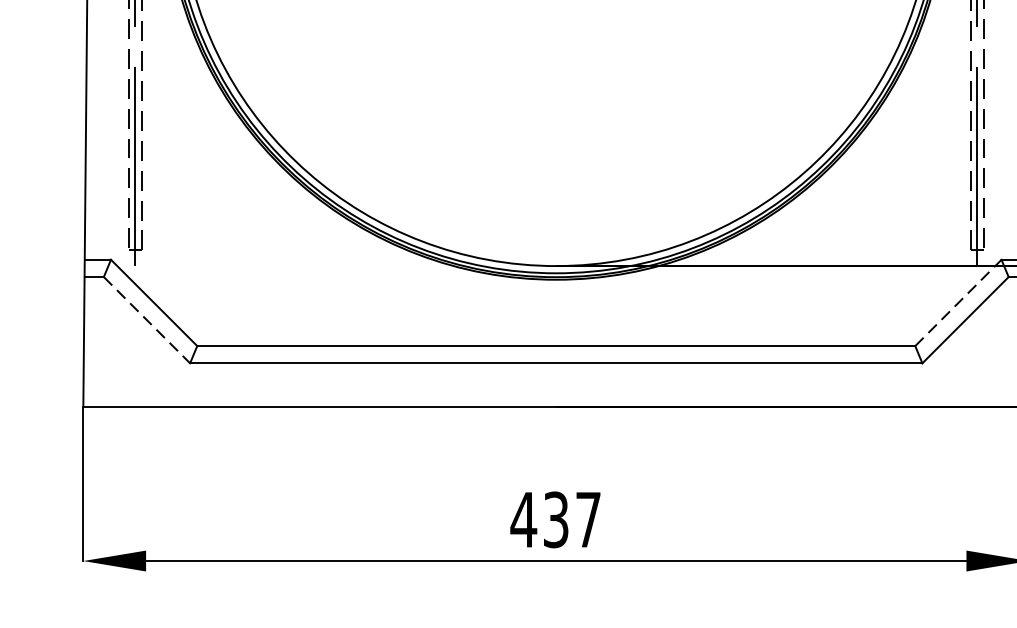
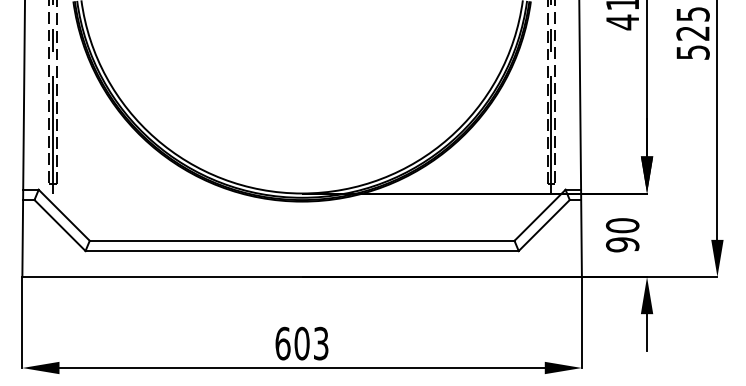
line: (959, 301) -> (540, 214), dashed -> solid
line: (147, 320) -> (60, 225), dashed -> solid
text: (555, 519) -> (301, 343), 437 -> 603

